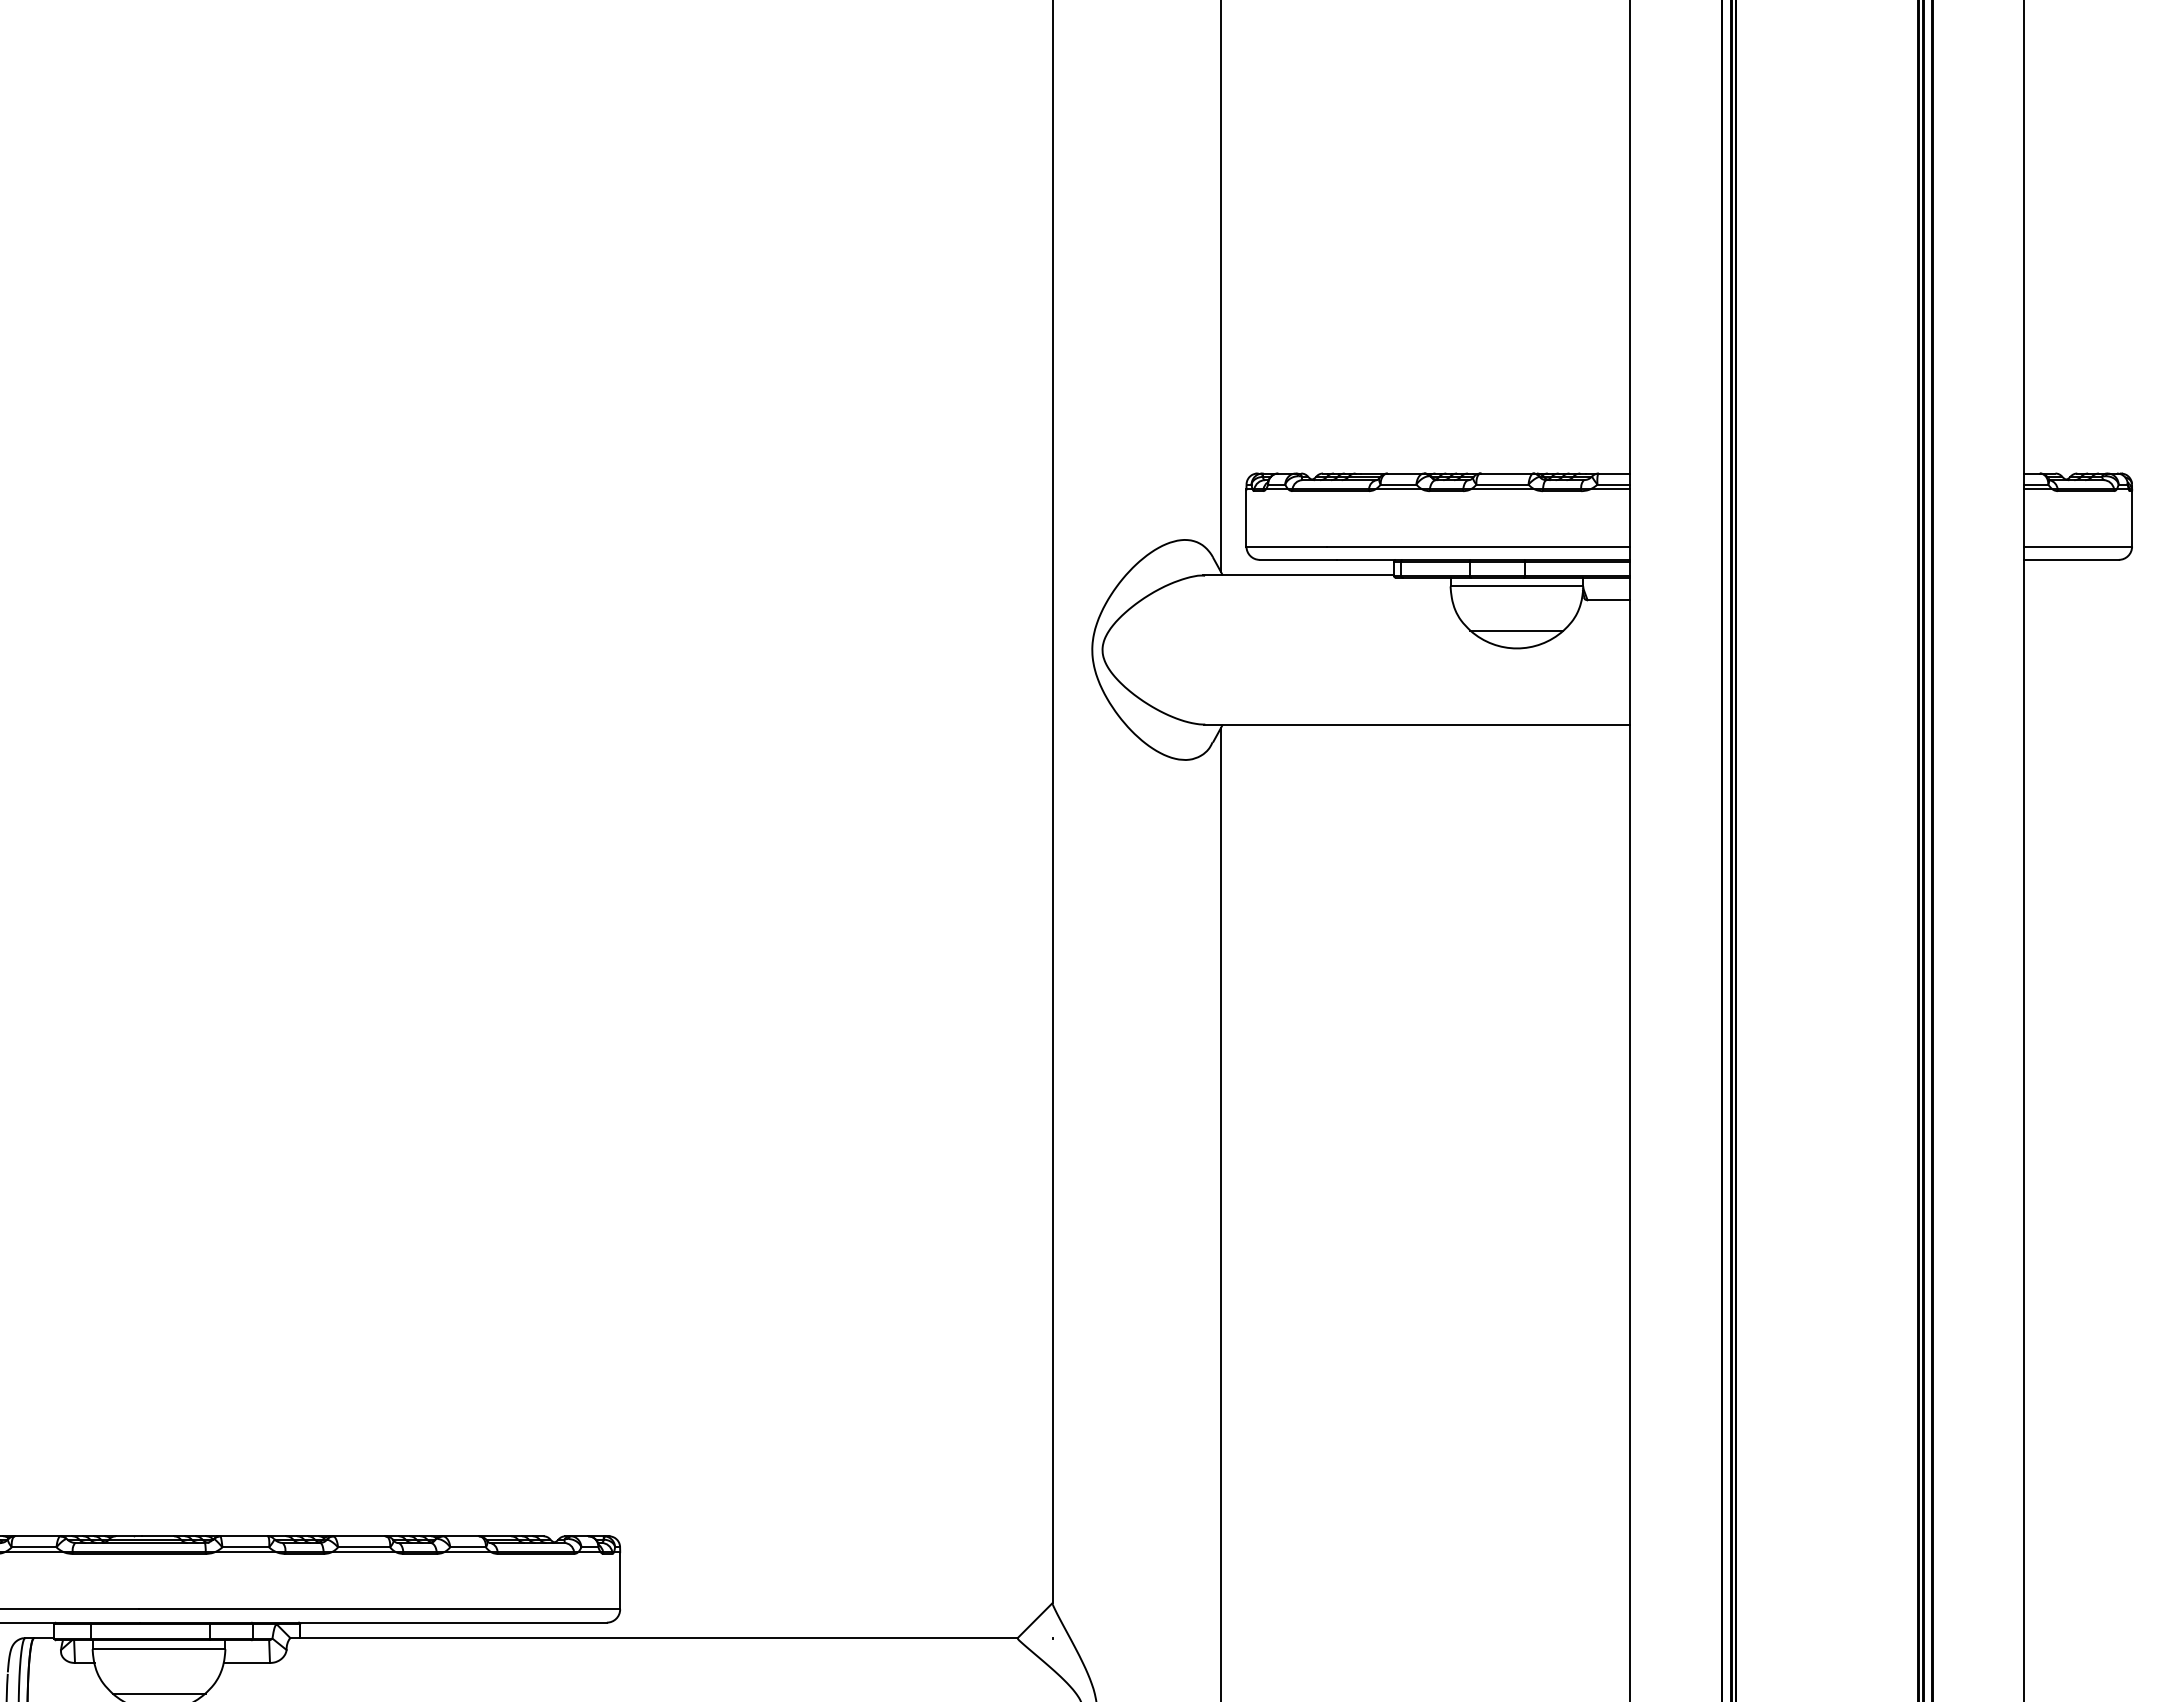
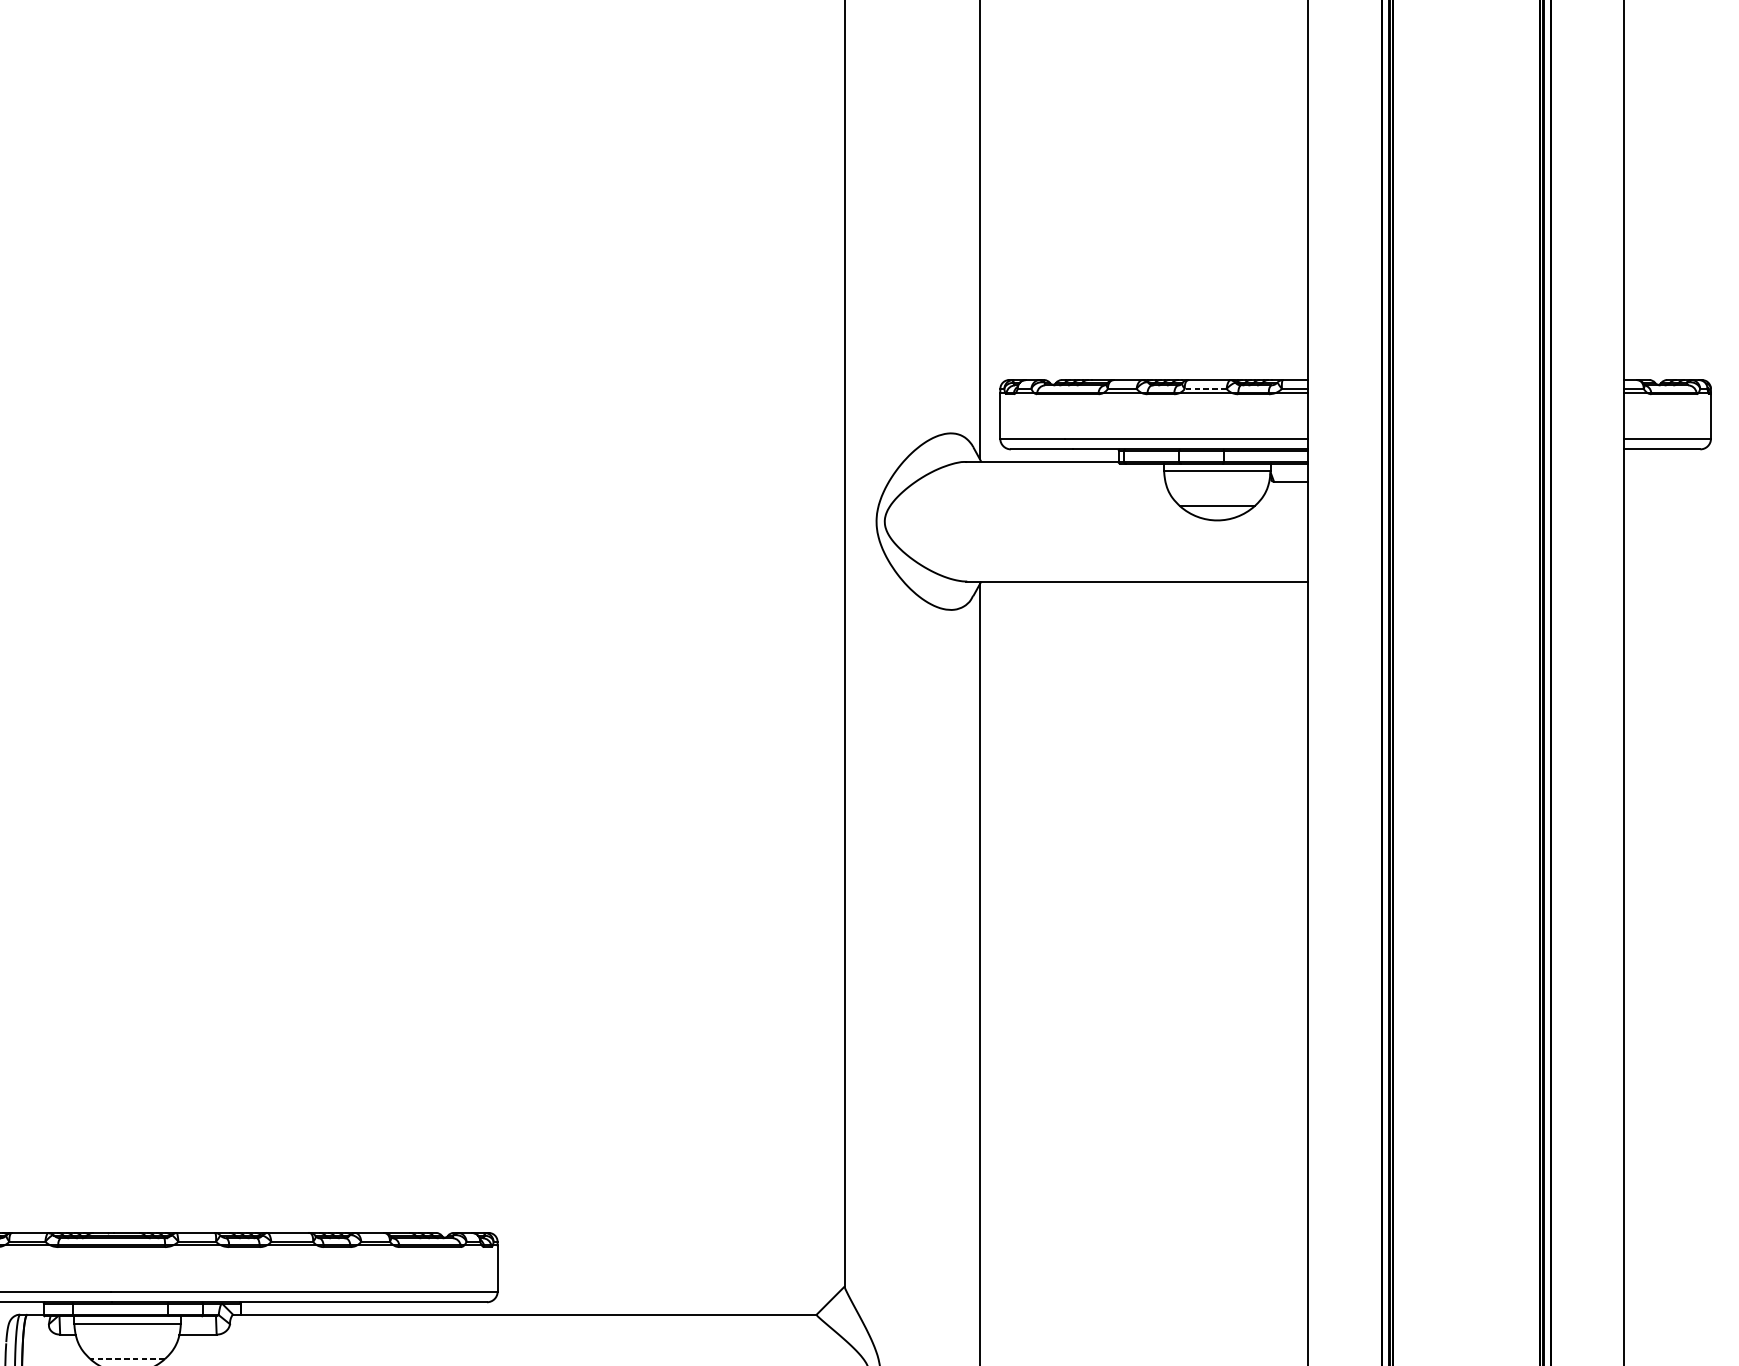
line: (1502, 484) -> (1205, 388), solid -> dashed
line: (158, 1693) -> (127, 1359), solid -> dashed

